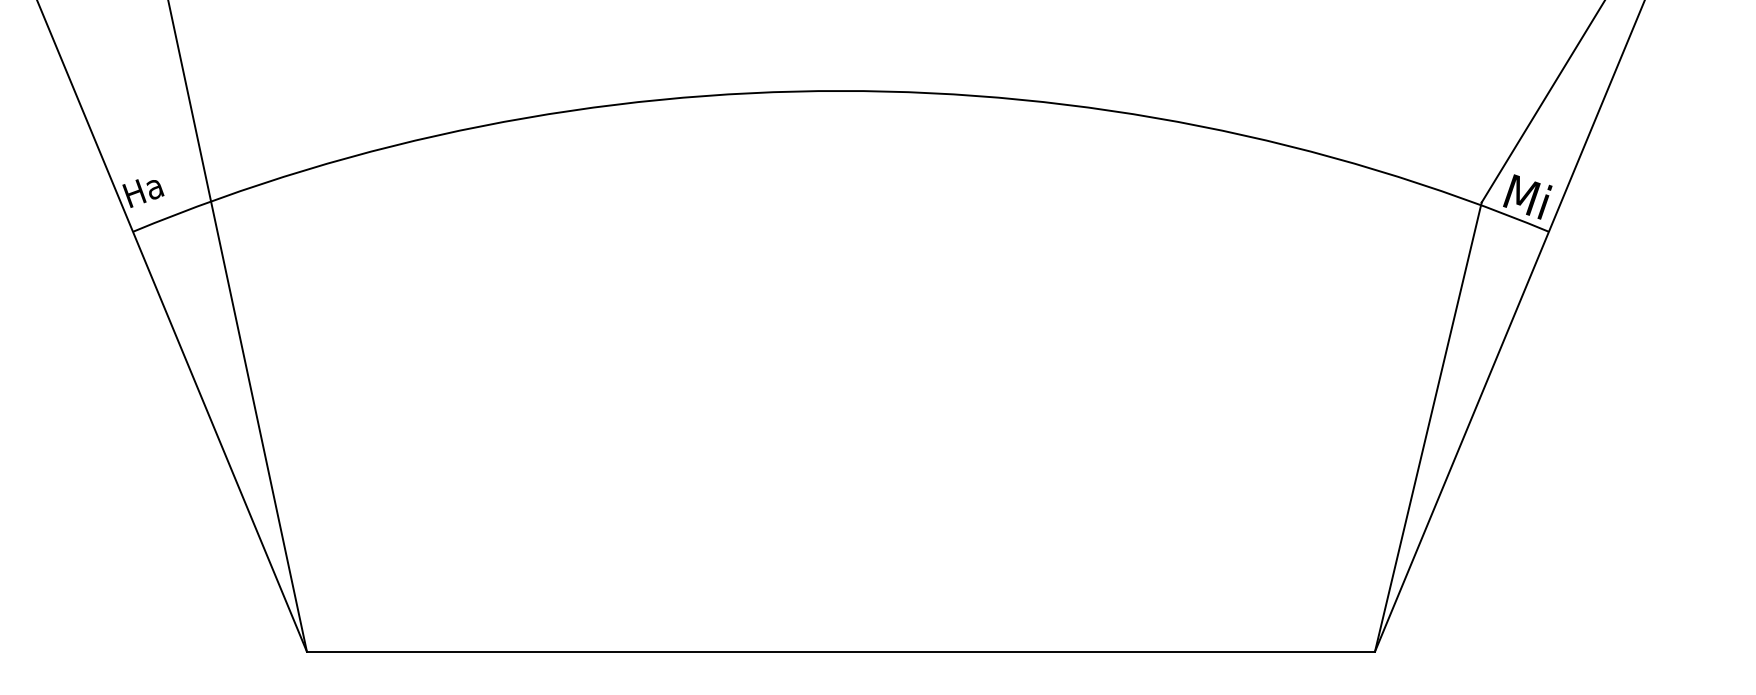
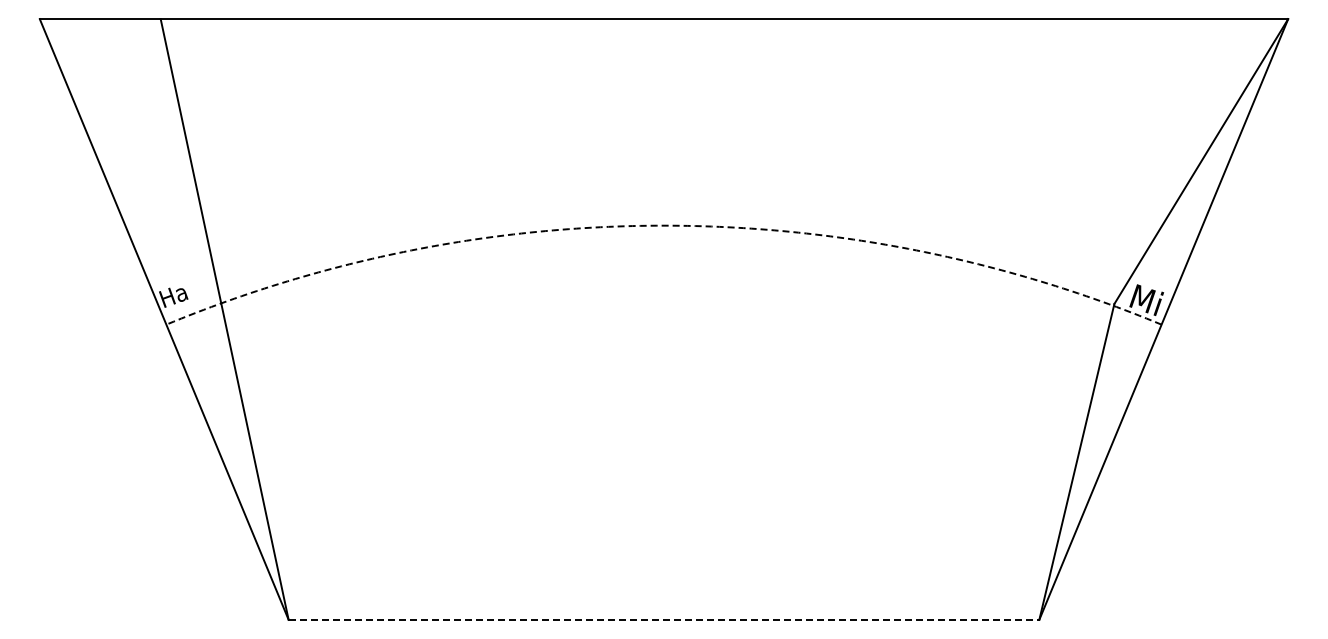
arc: (841, 90) -> (664, 225), solid -> dashed
line: (841, 651) -> (664, 619), solid -> dashed

